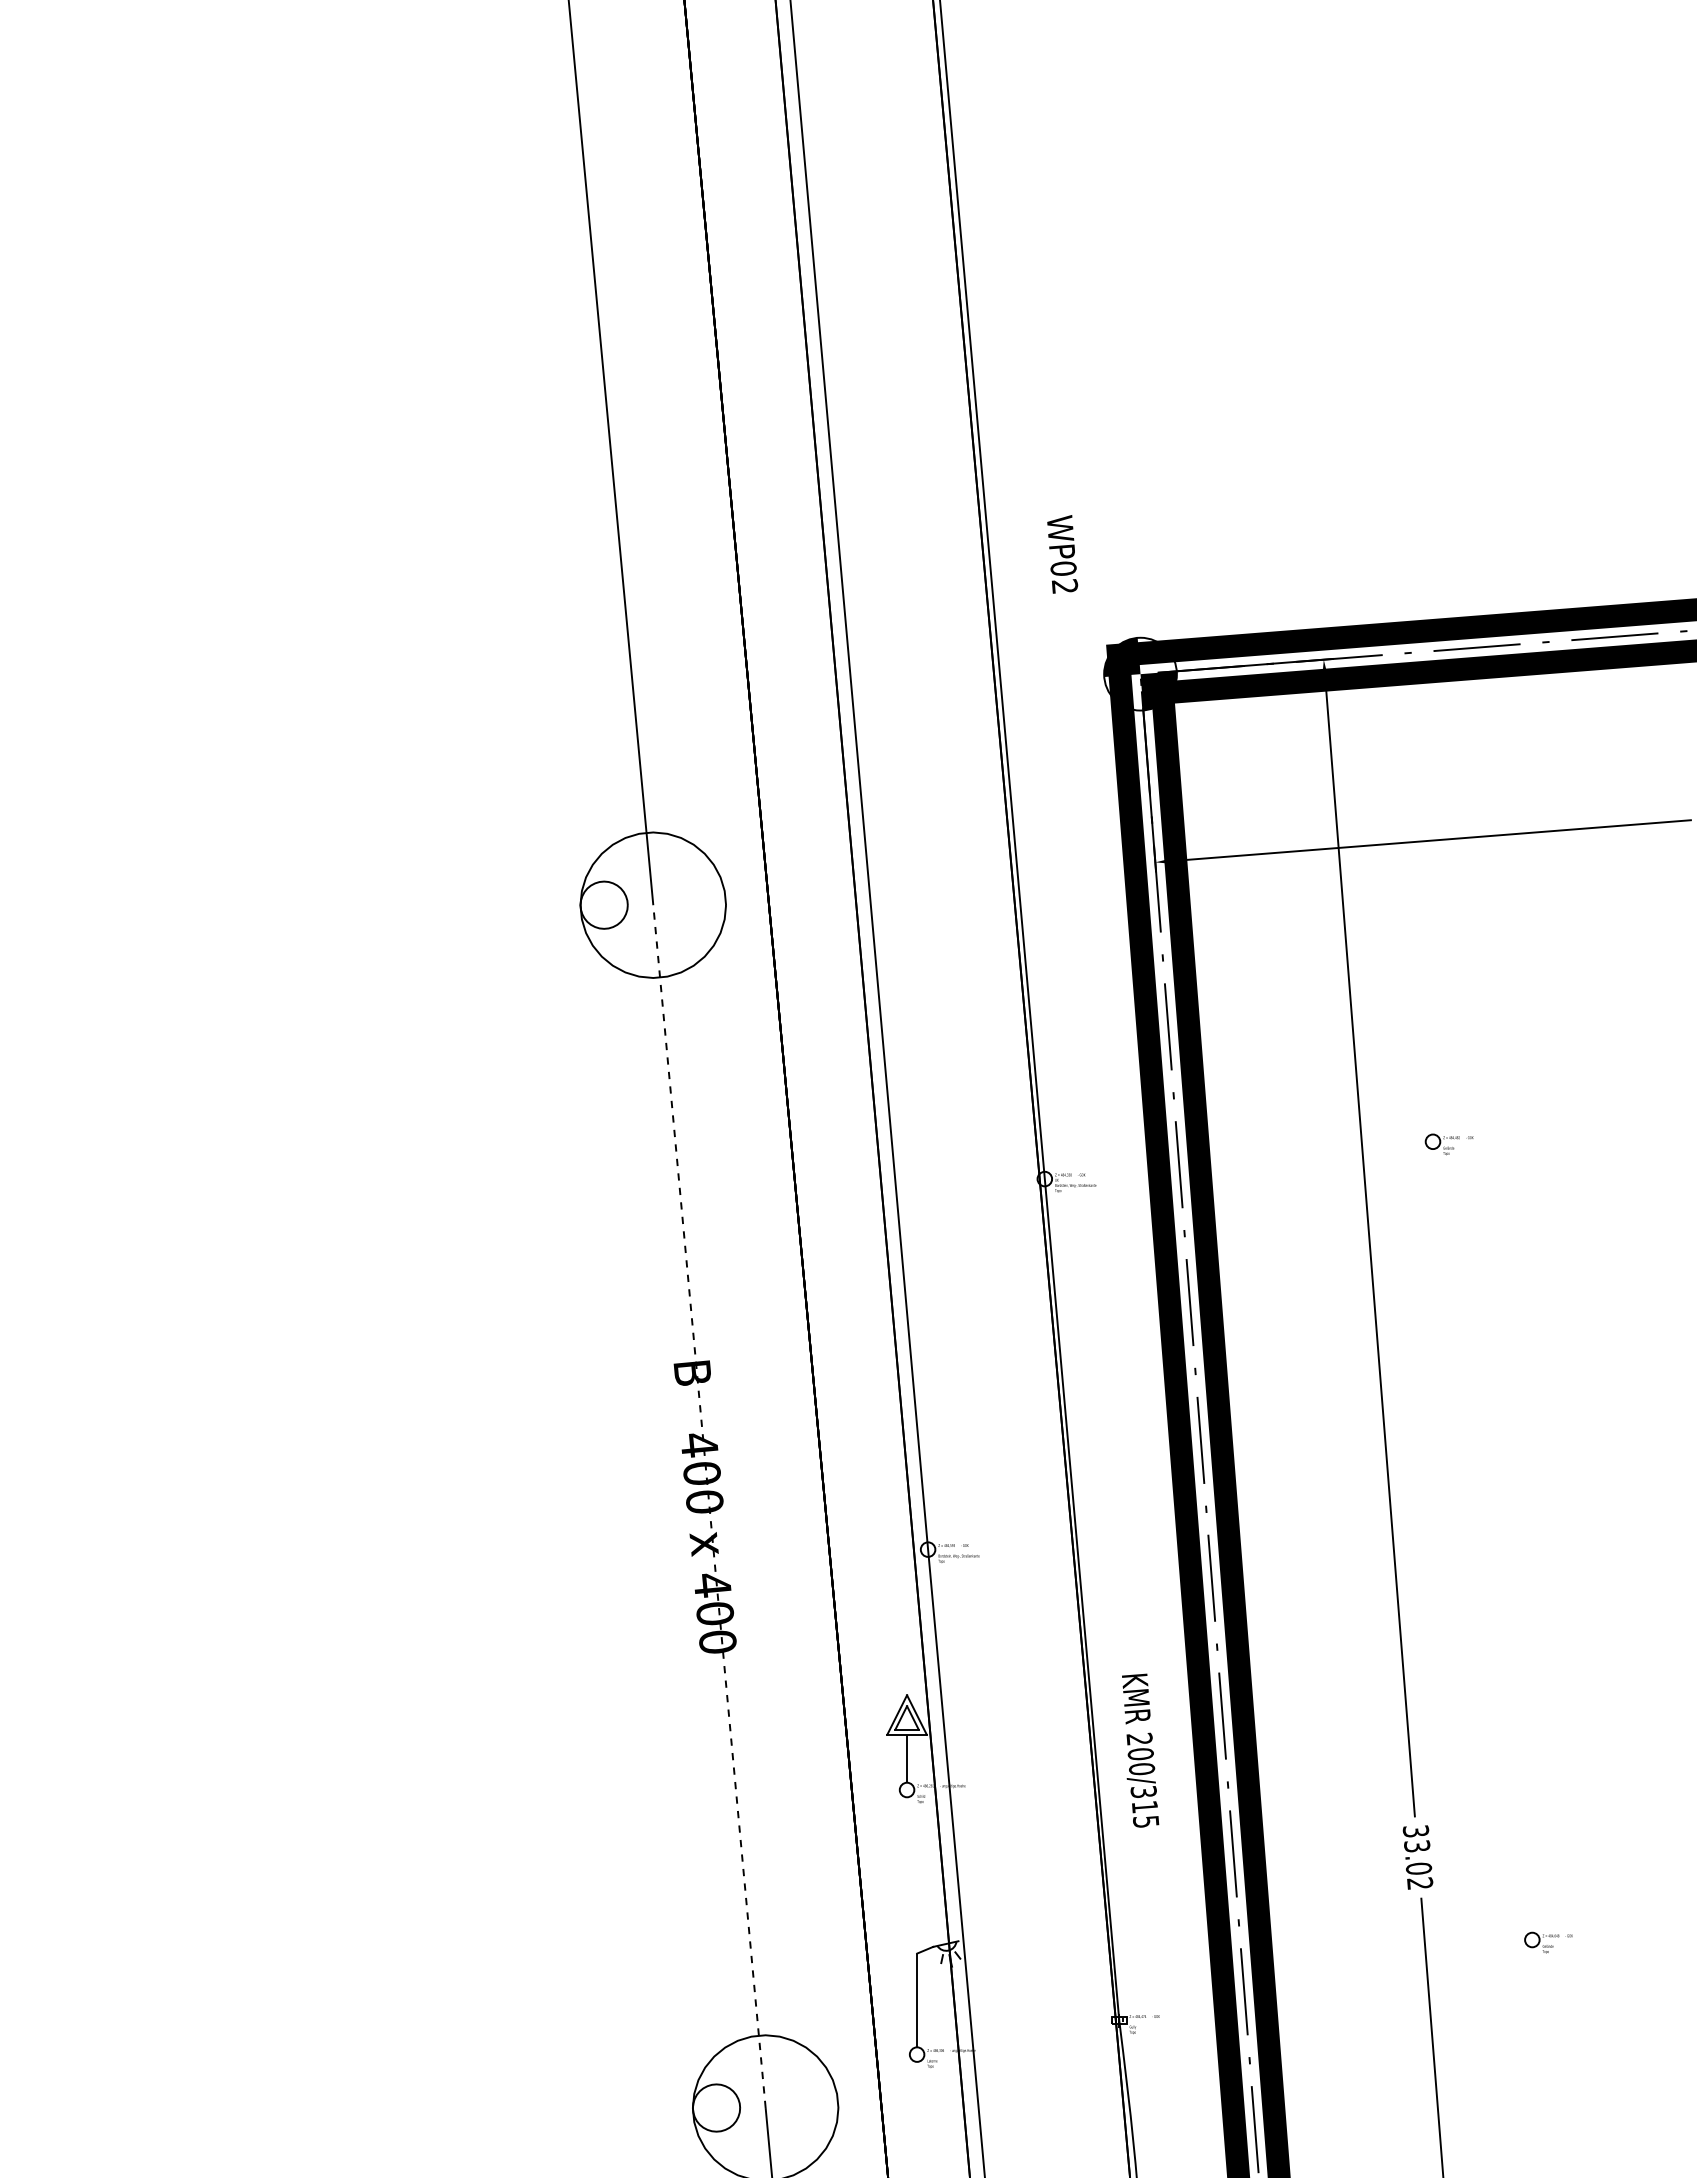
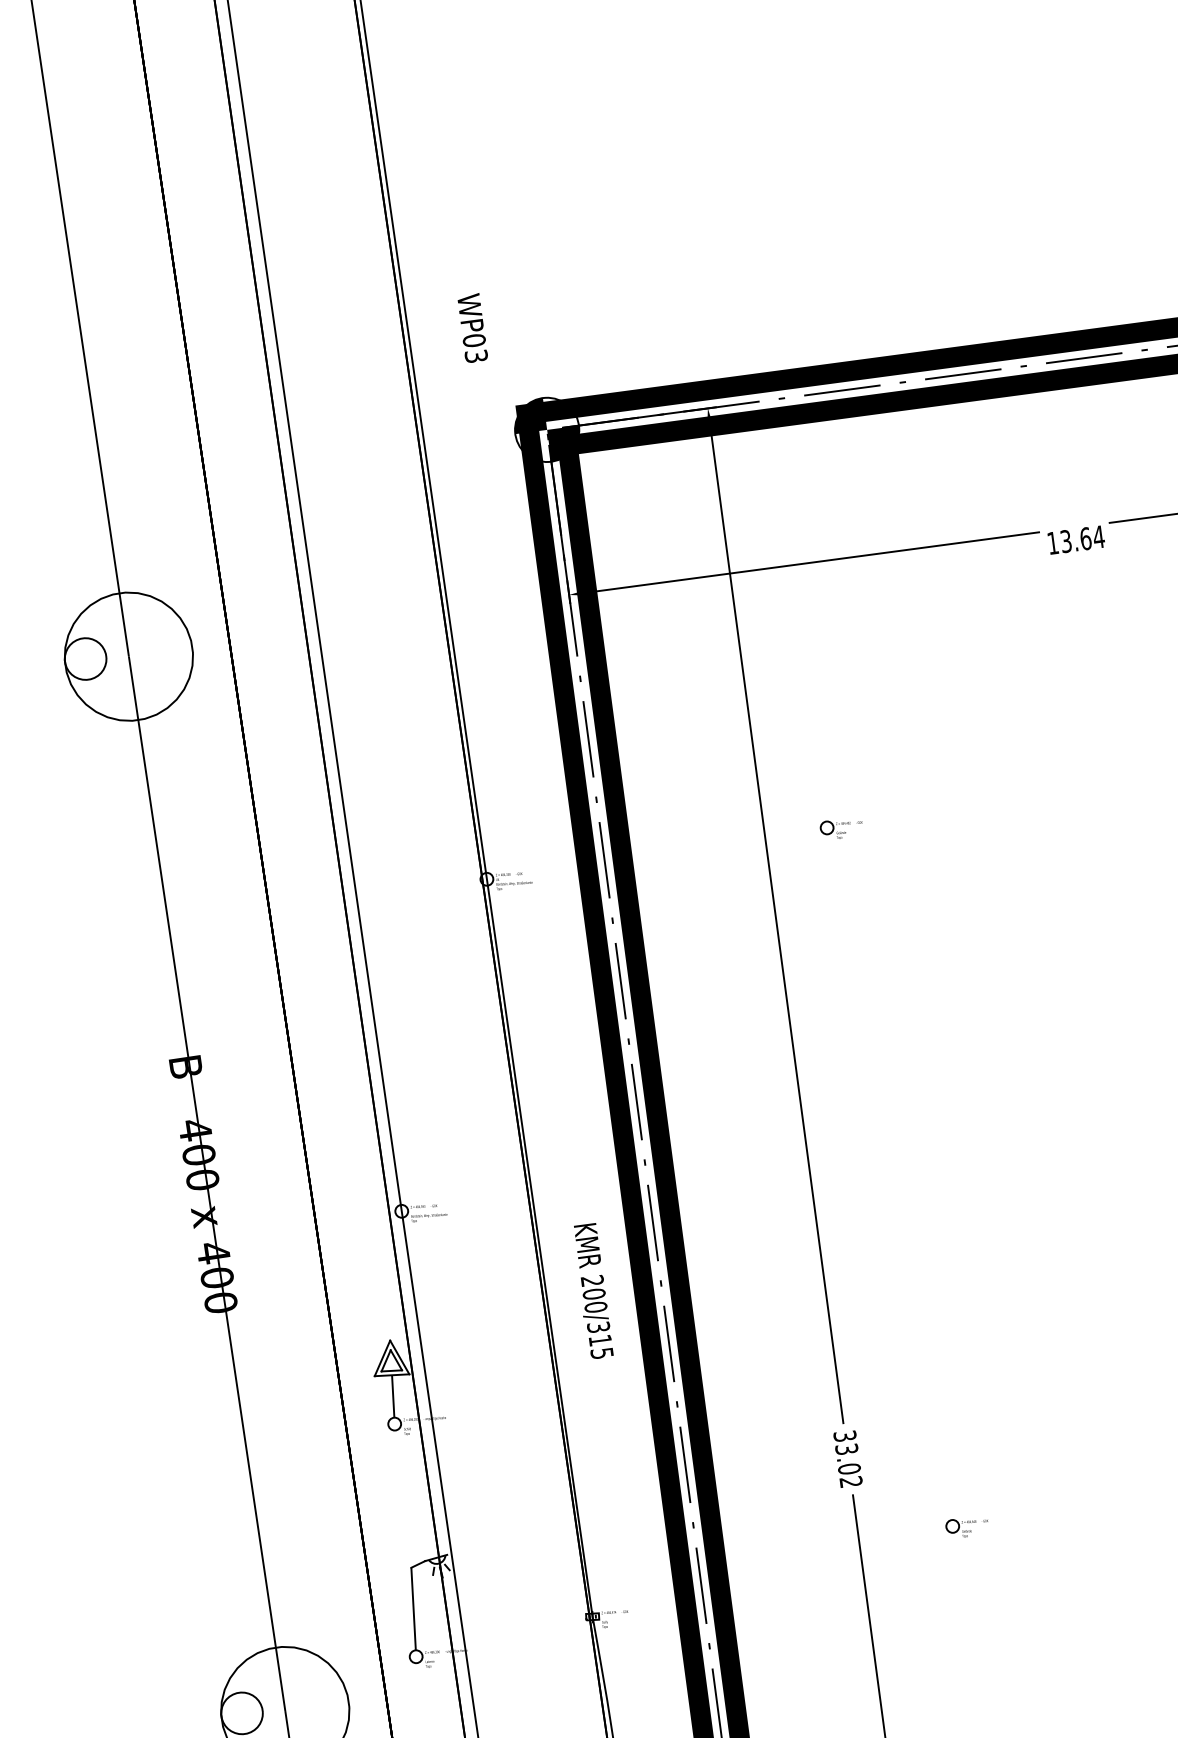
text: (1064, 586) -> (475, 356), WP02 -> WP03
line: (709, 1506) -> (207, 1183), dashed -> solid
text: (1140, 1750) -> (593, 1290), moved

